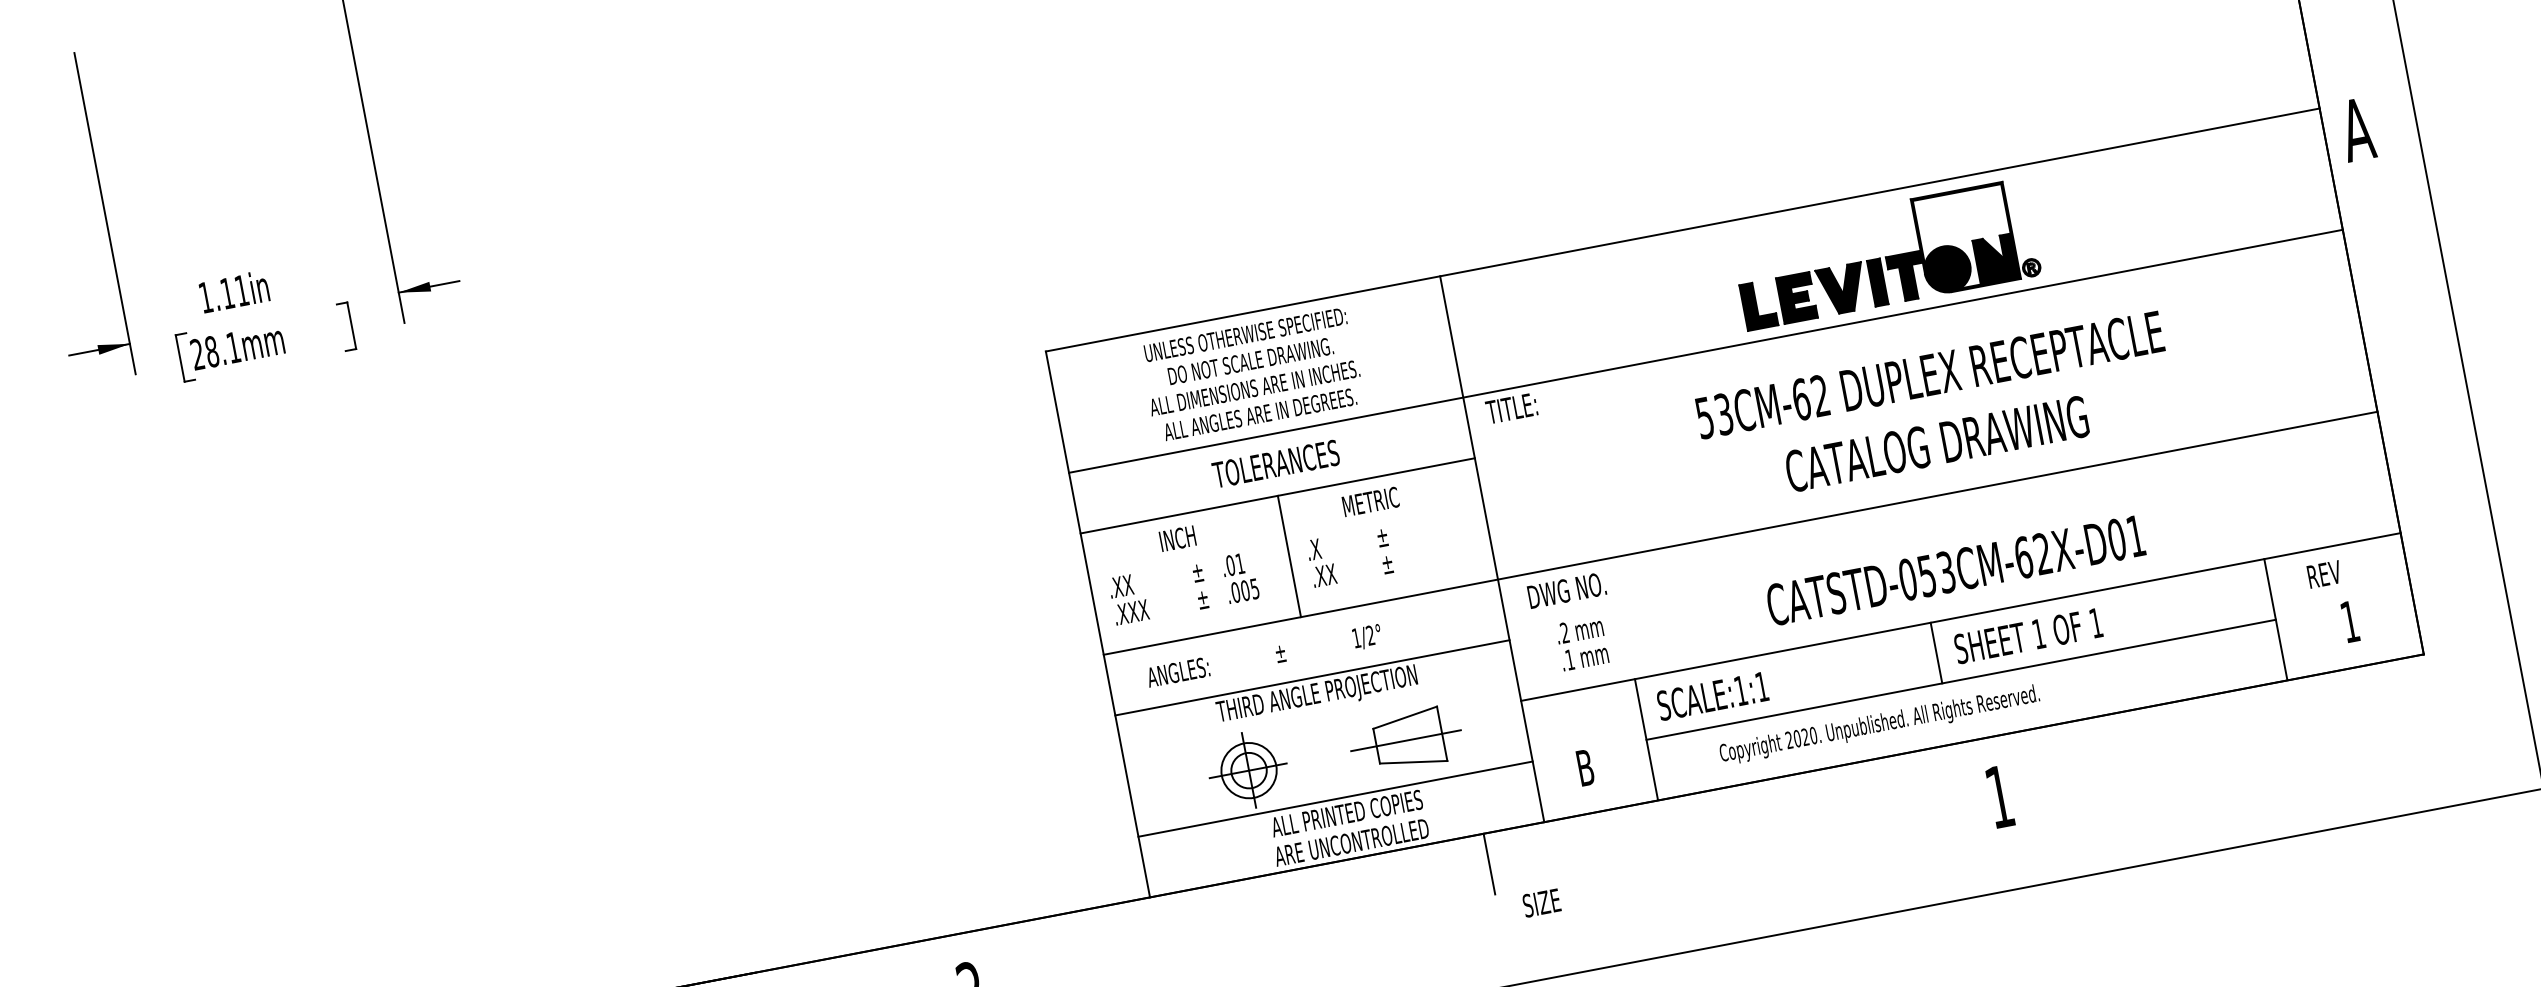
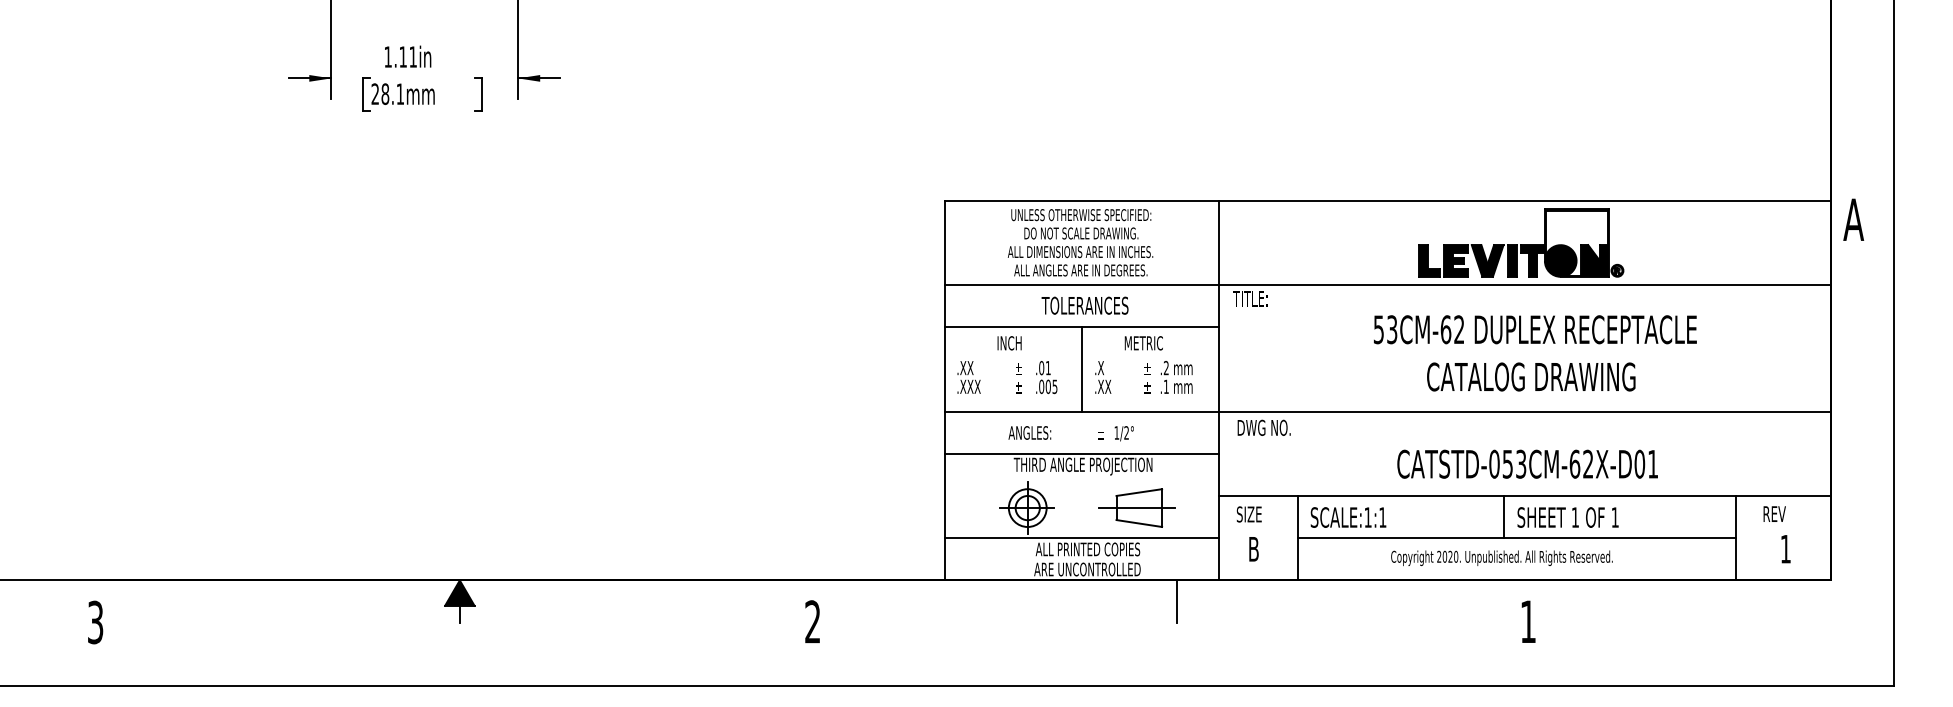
text: (1582, 643) -> (1176, 377), moved
text: (1215, 664) -> (1055, 432), moved
text: (1878, 724) -> (1501, 557), moved
text: (1540, 903) -> (1248, 514), moved

